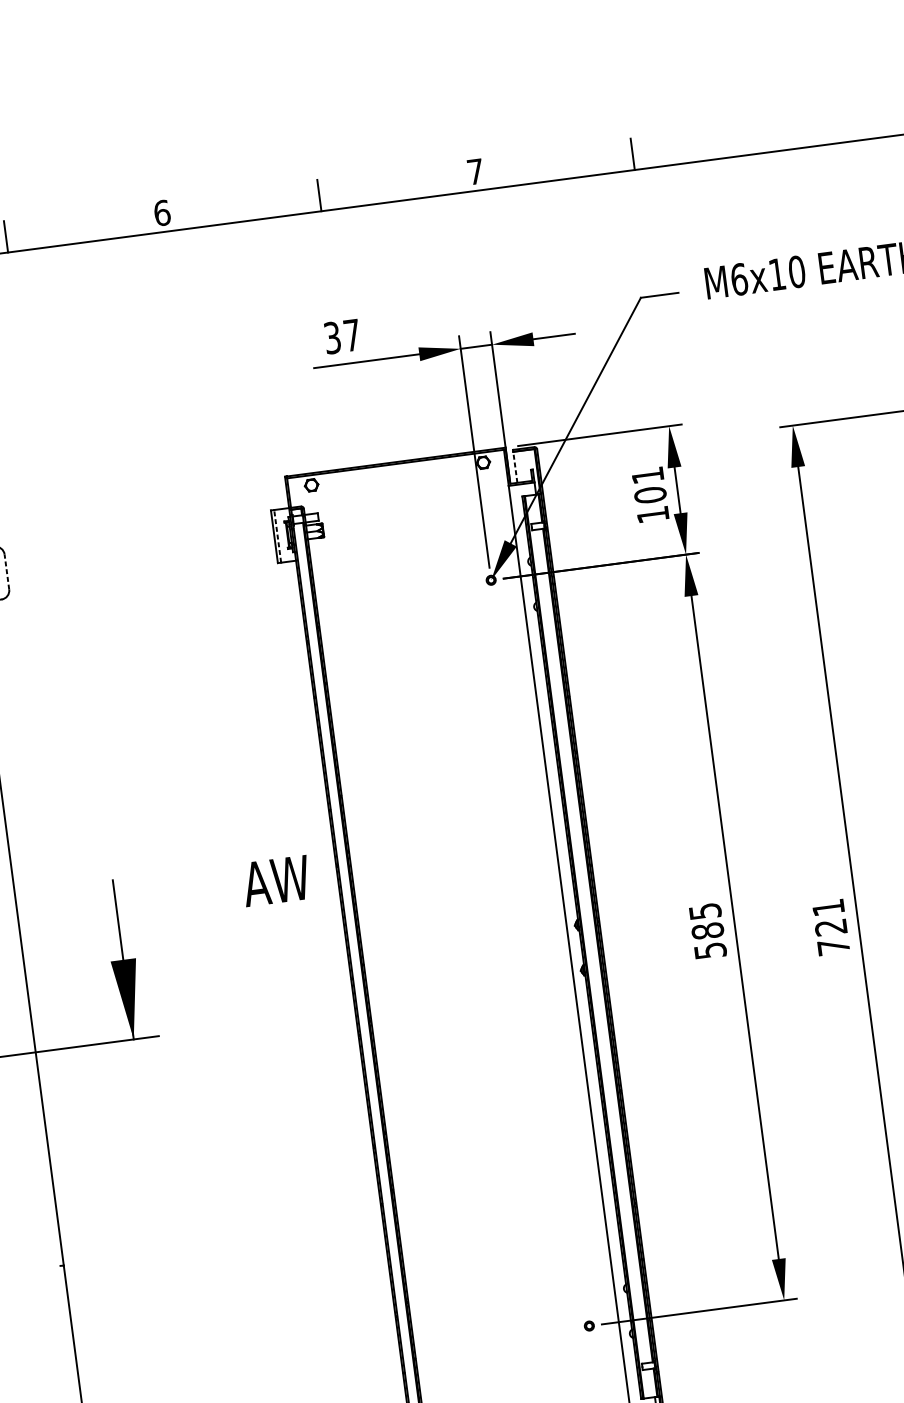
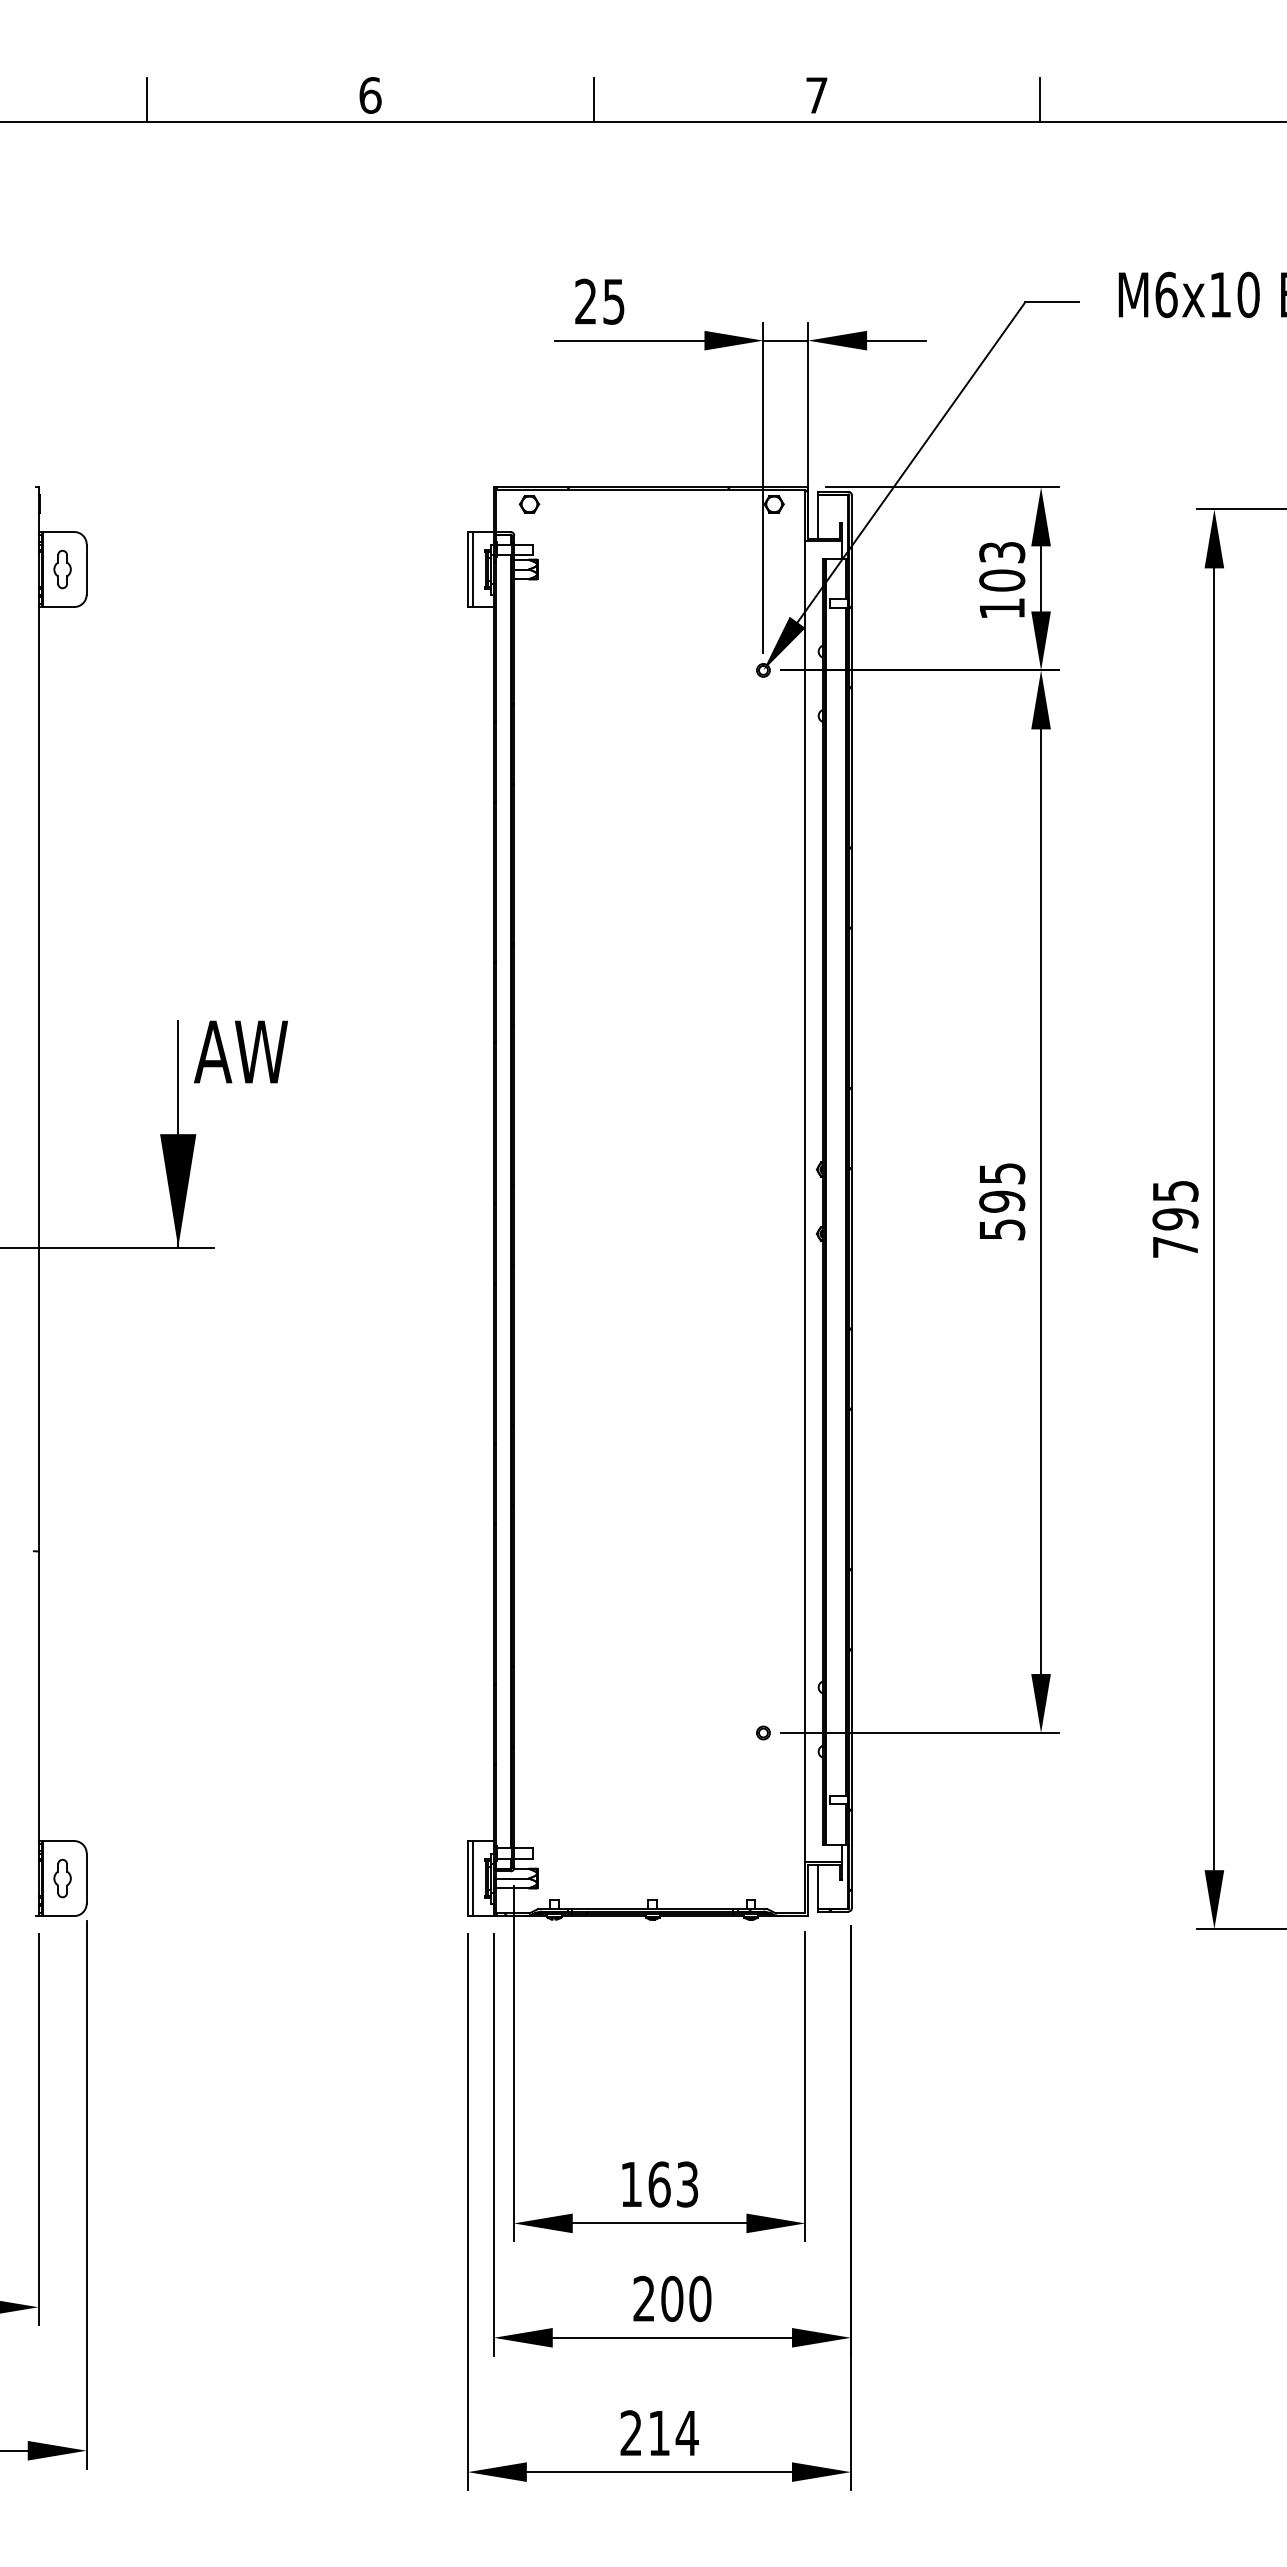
text: (342, 336) -> (599, 301), 37 -> 25
line: (515, 467) -> (818, 516), dashed -> solid
text: (648, 475) -> (1002, 552), 101 -> 103
line: (277, 536) -> (472, 569), dashed -> solid
line: (6, 572) -> (86, 569), dashed -> solid
text: (275, 880) -> (240, 1051), moved
text: (829, 917) -> (1175, 1205), 721 -> 795
text: (708, 930) -> (1002, 1201), 585 -> 595

